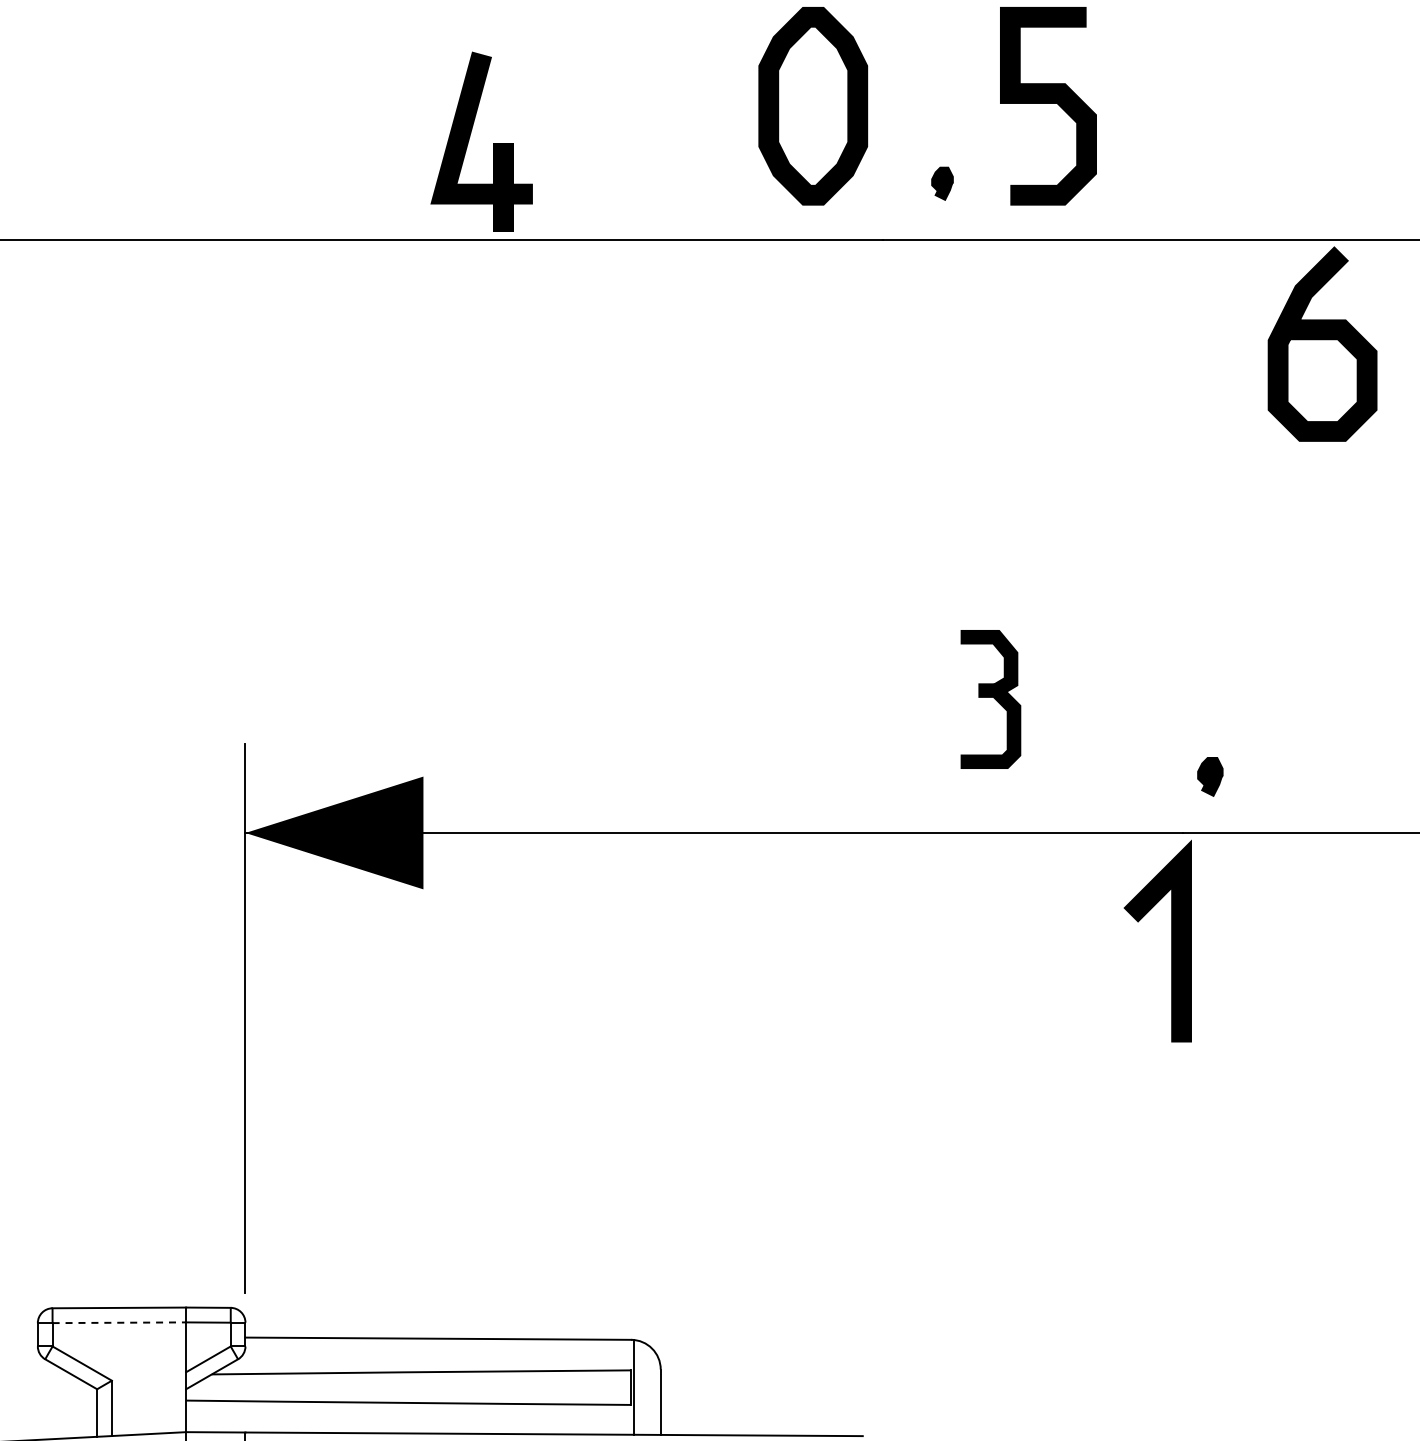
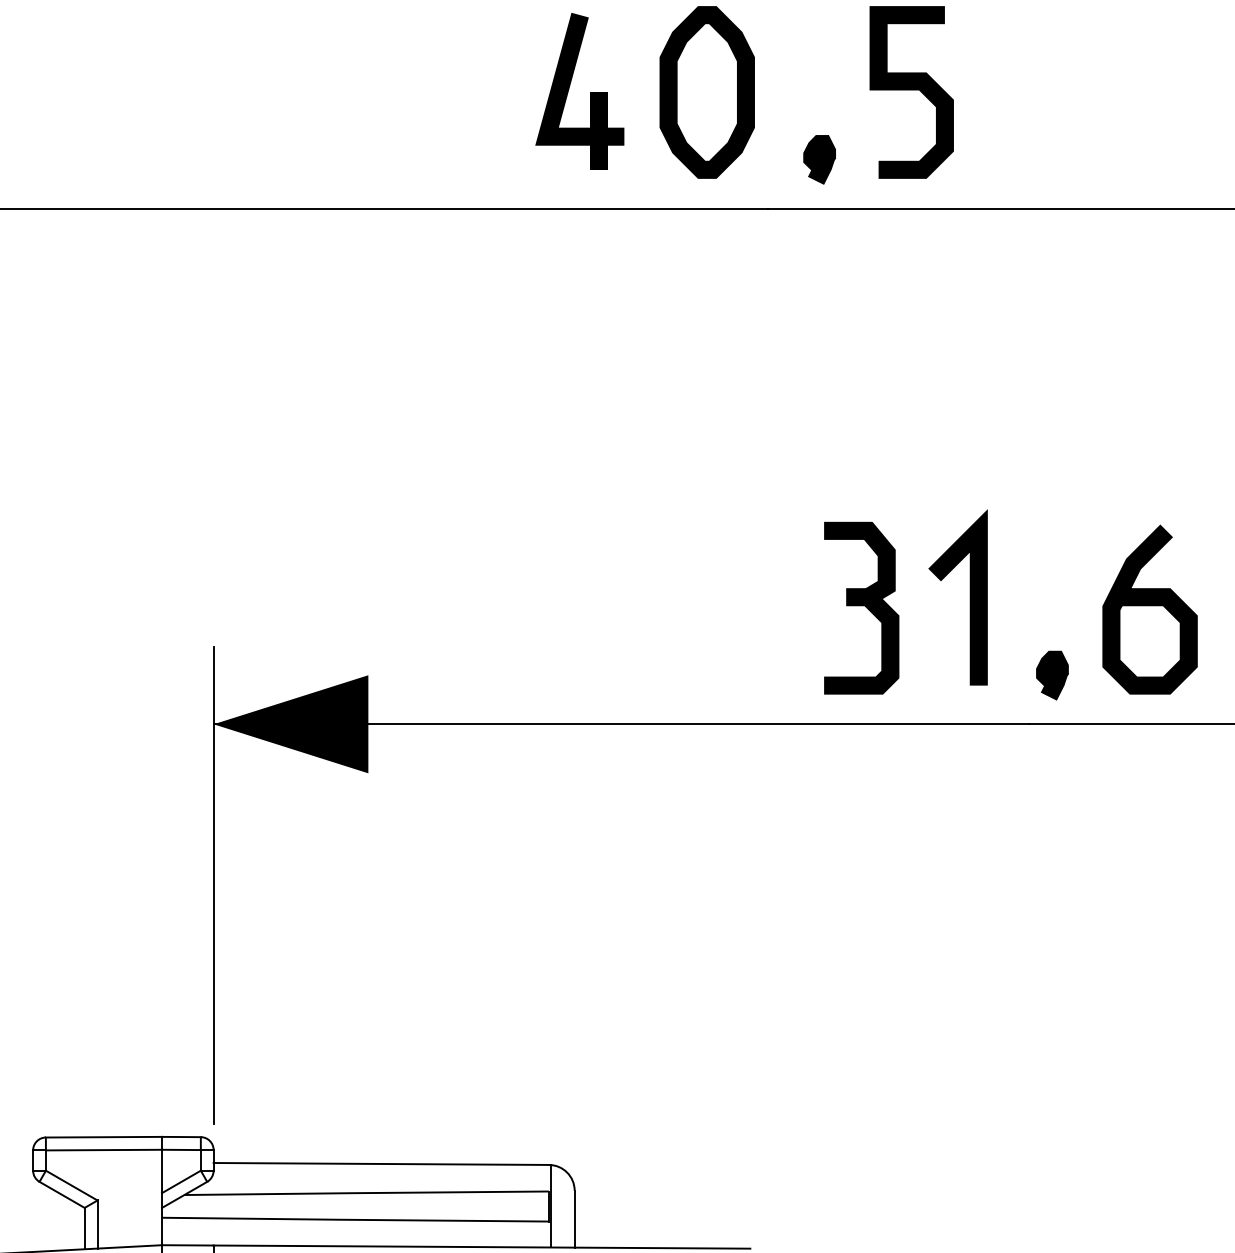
part: (470, 137) -> (570, 87), moved
part: (942, 183) -> (819, 159), size x1.67
curve: (1322, 340) -> (1150, 606), moved
part: (990, 699) -> (861, 608), size x1.43
part: (1210, 776) -> (1052, 675), size x1.43
line: (1171, 940) -> (970, 596), moved
line: (119, 1322) -> (104, 1149), dashed -> solid

